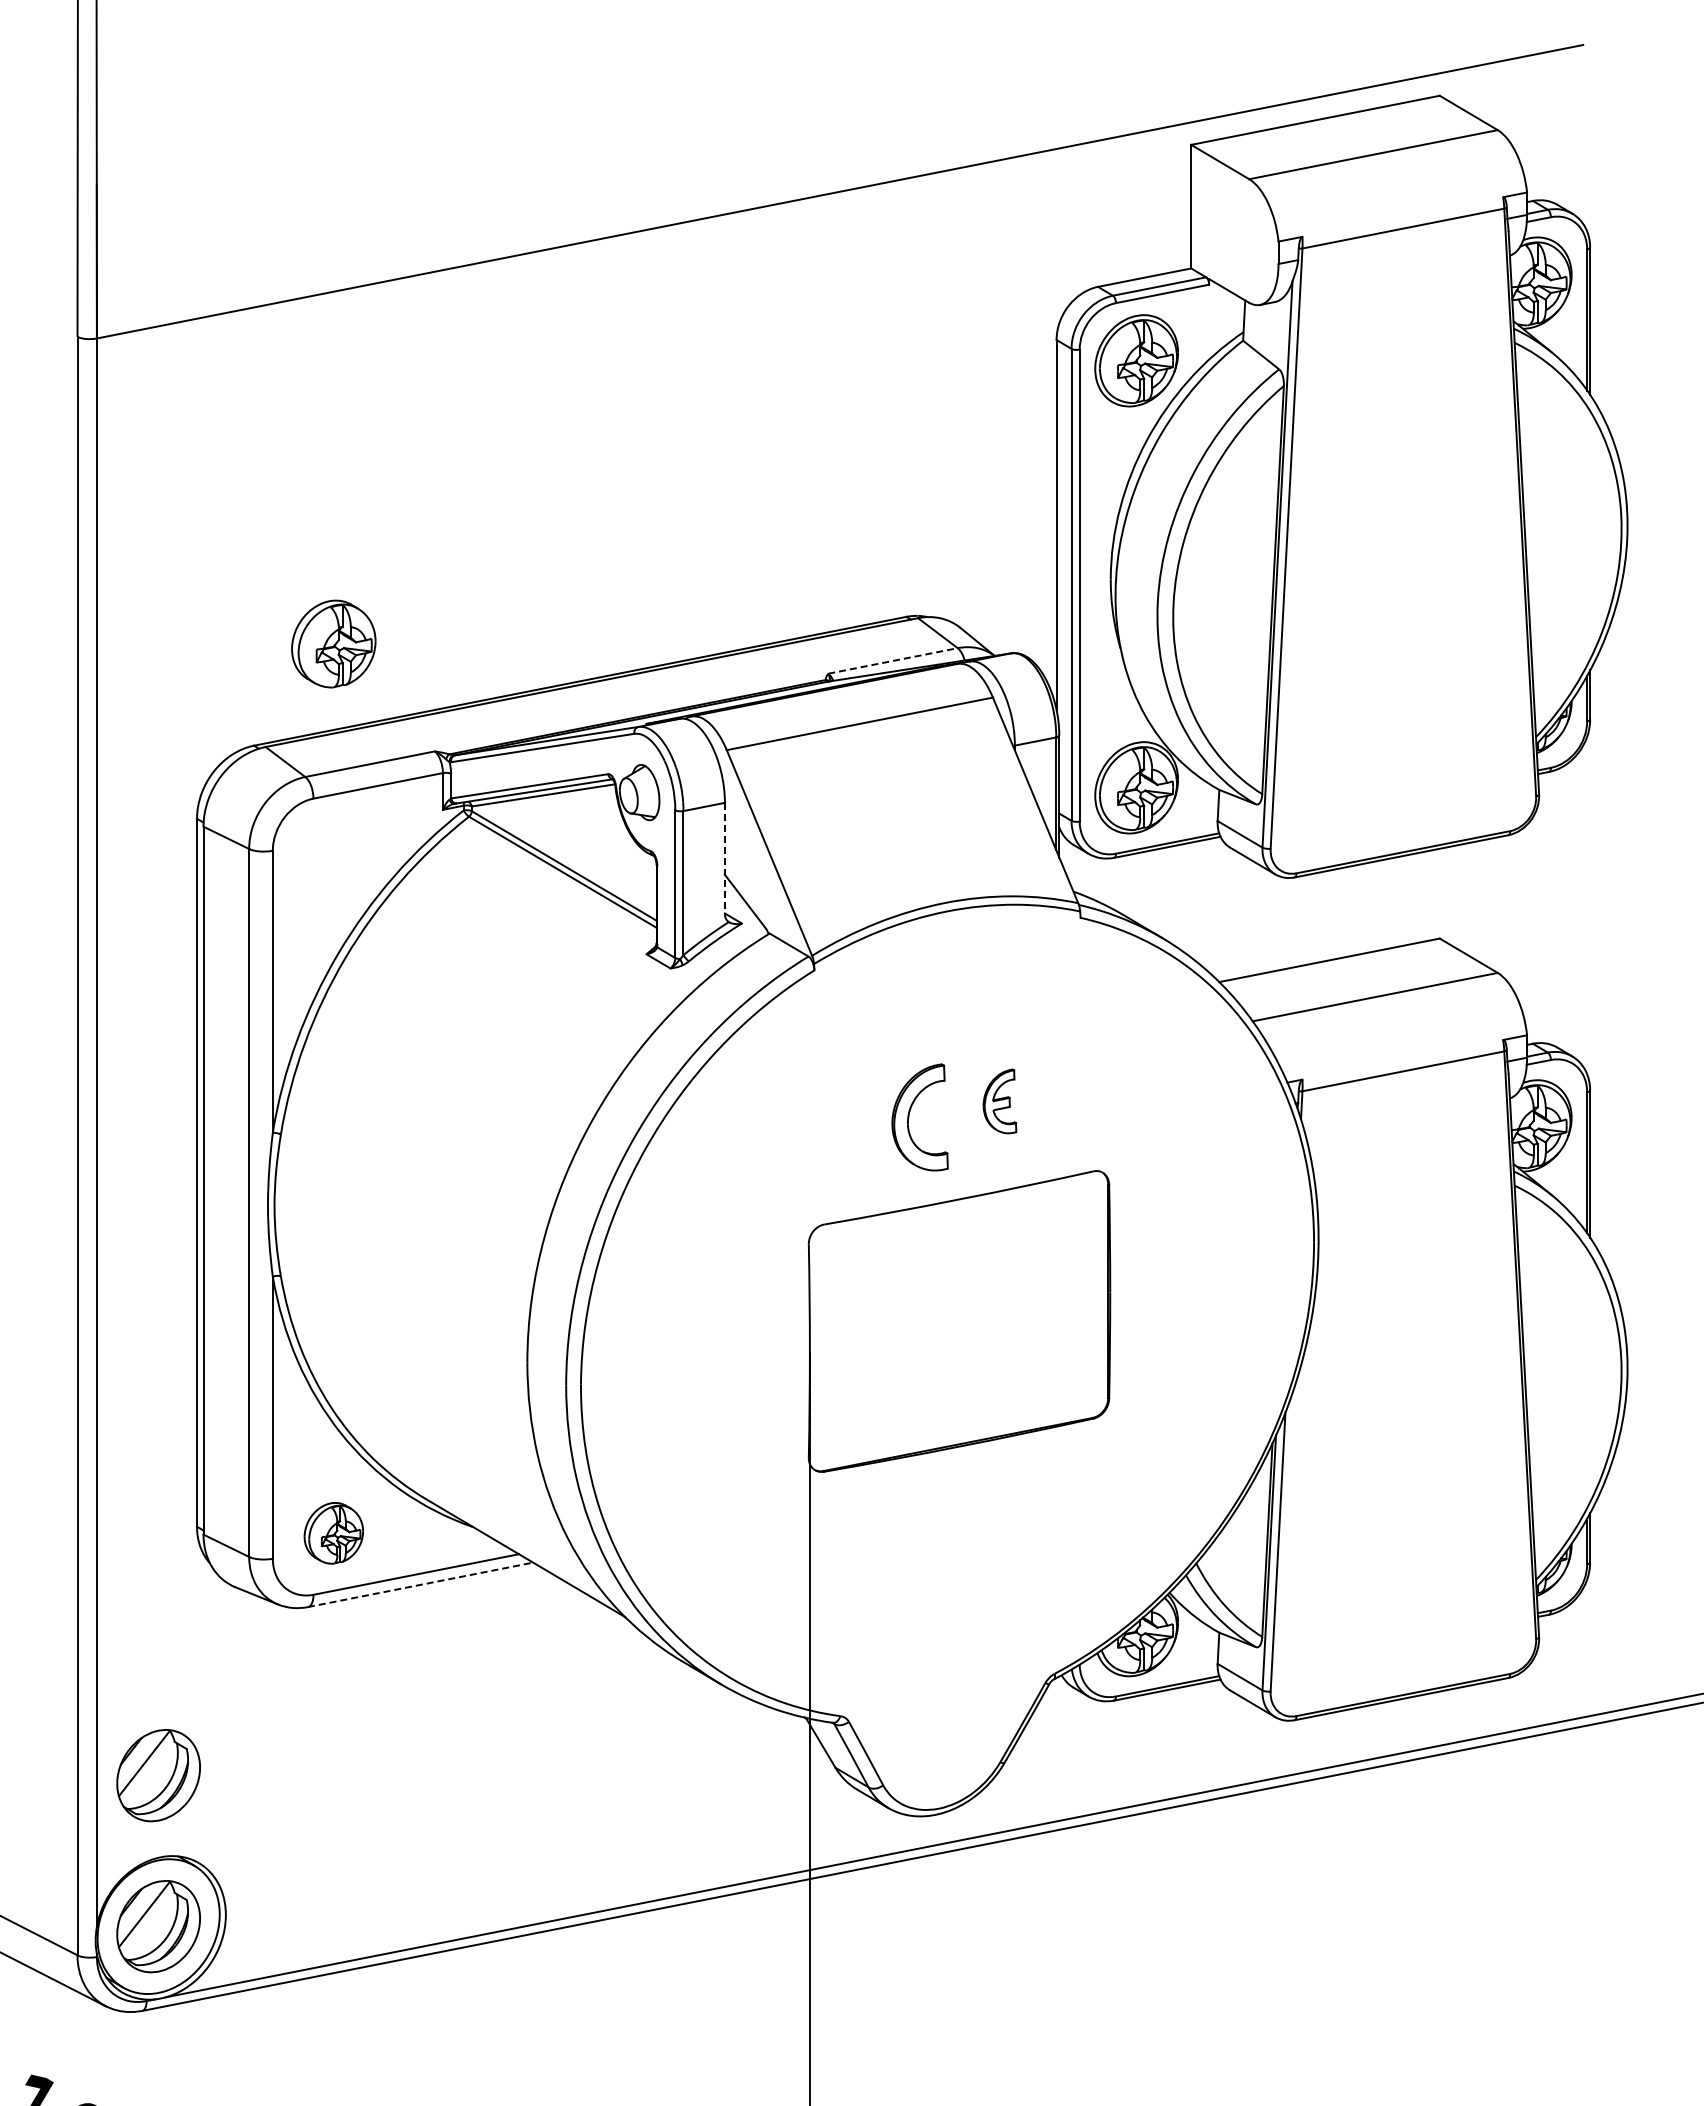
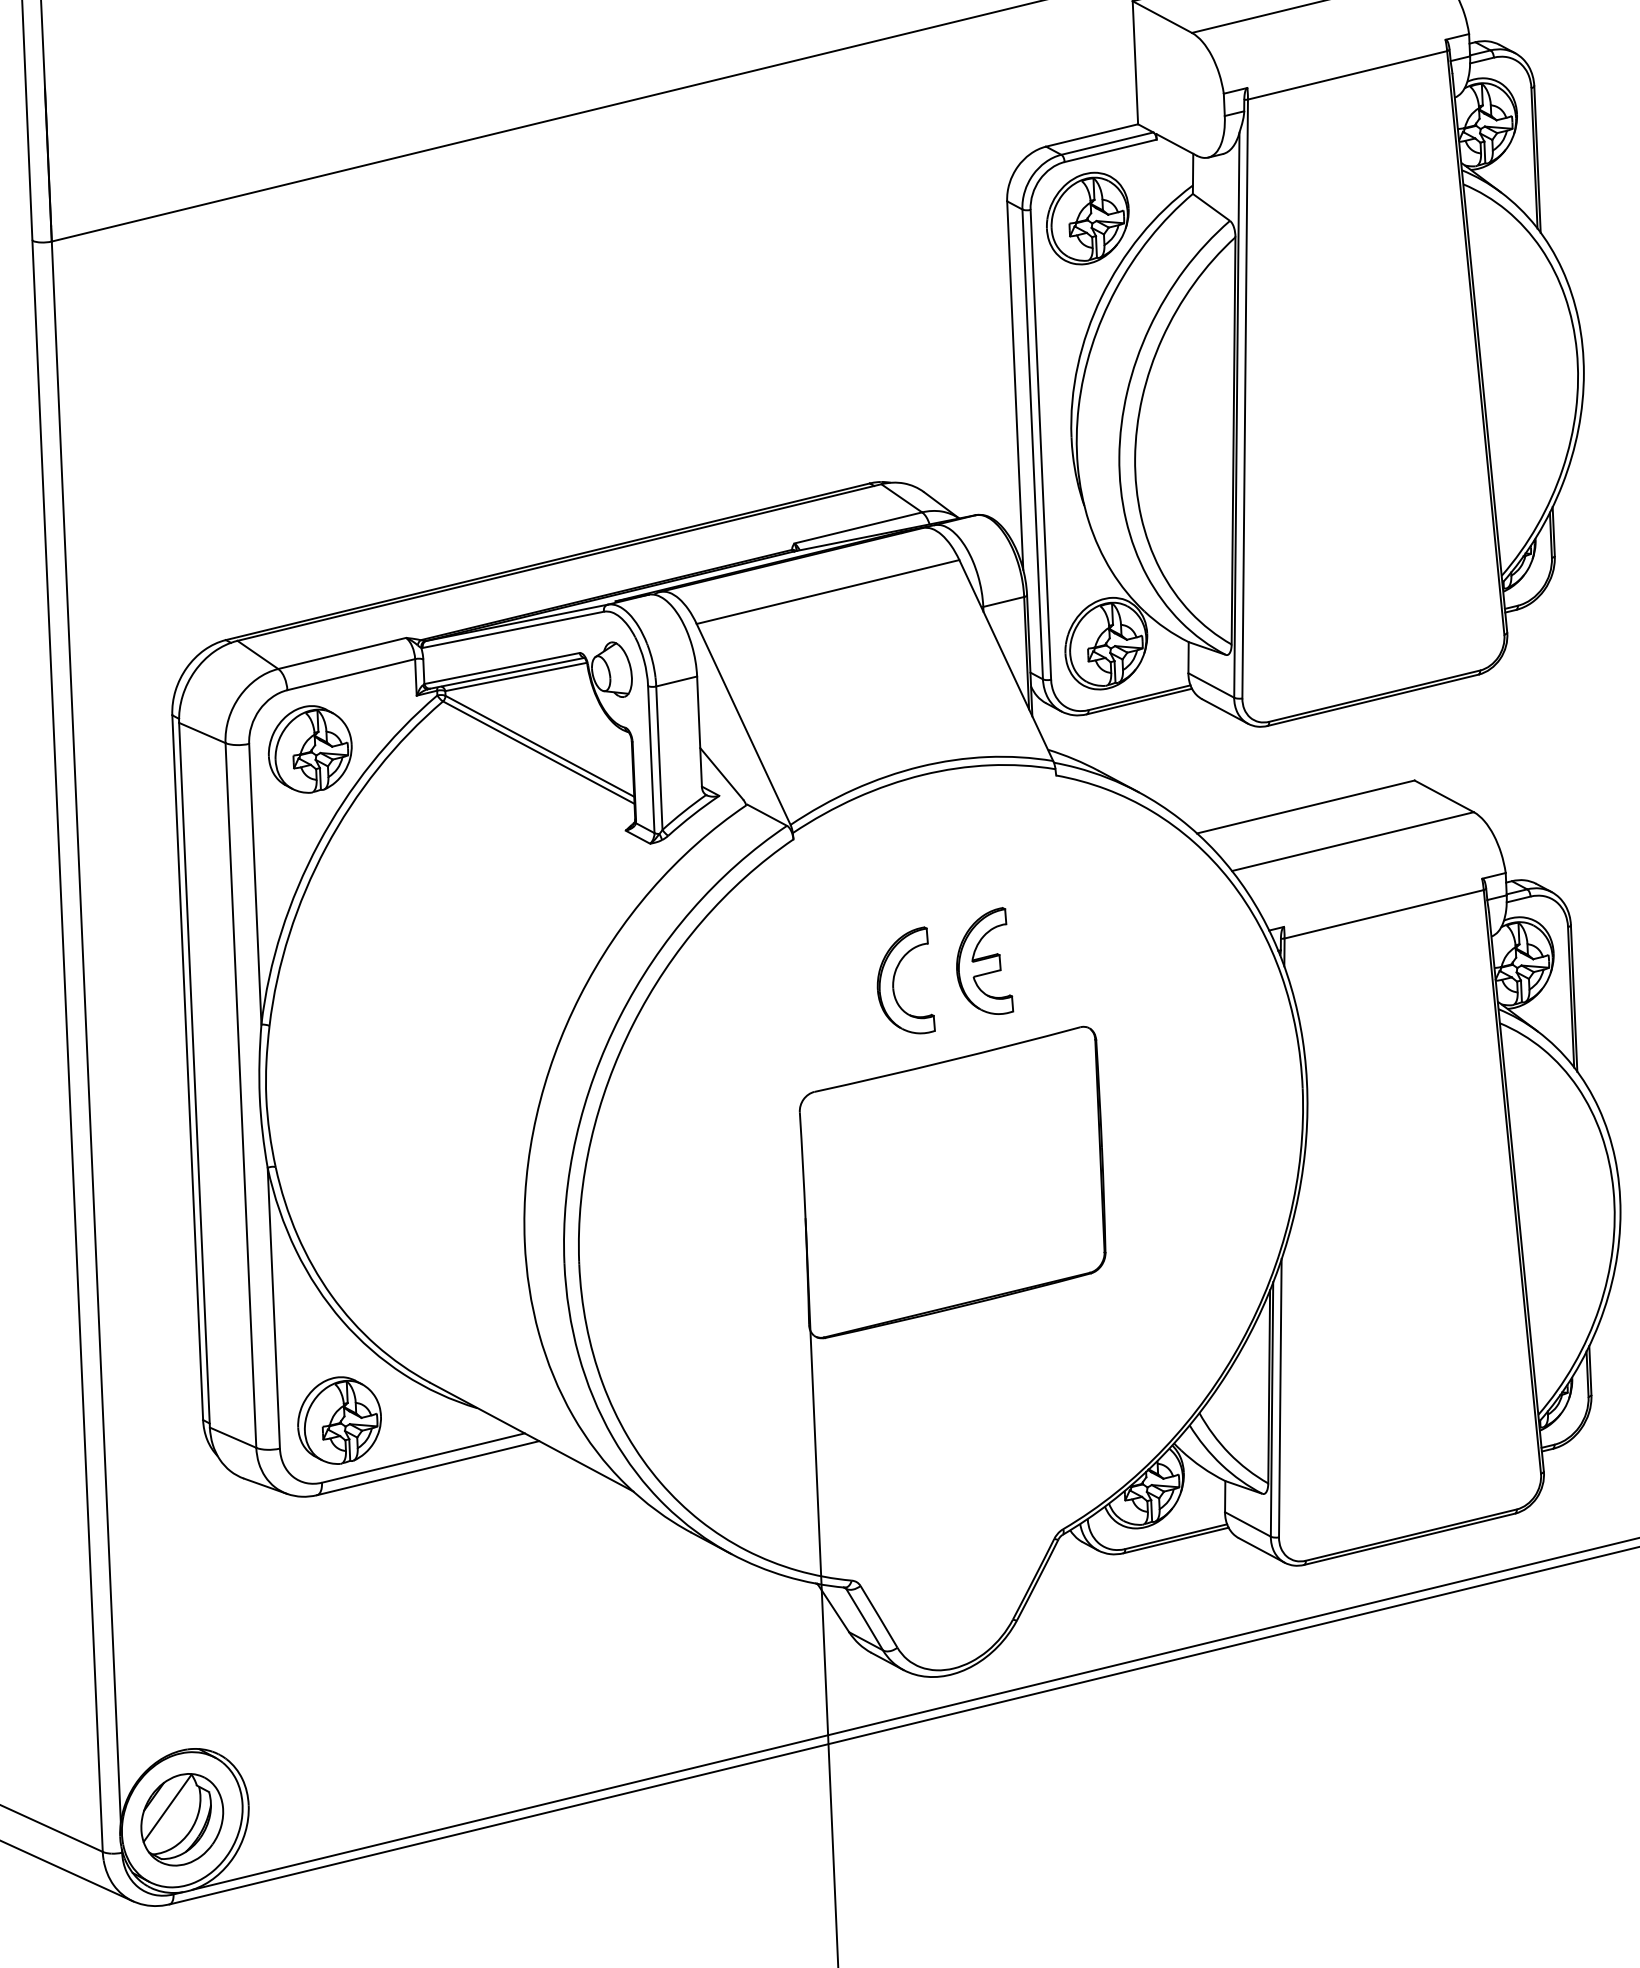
part: (333, 643) -> (309, 748), moved
line: (893, 660) -> (858, 527), dashed -> solid
line: (724, 858) -> (699, 731), dashed -> solid
part: (999, 1101) -> (983, 961), size x1.67
part: (333, 1533) -> (339, 1420), size x1.43
line: (420, 1584) -> (428, 1467), dashed -> solid
part: (158, 1775) -> (175, 1669), removed

